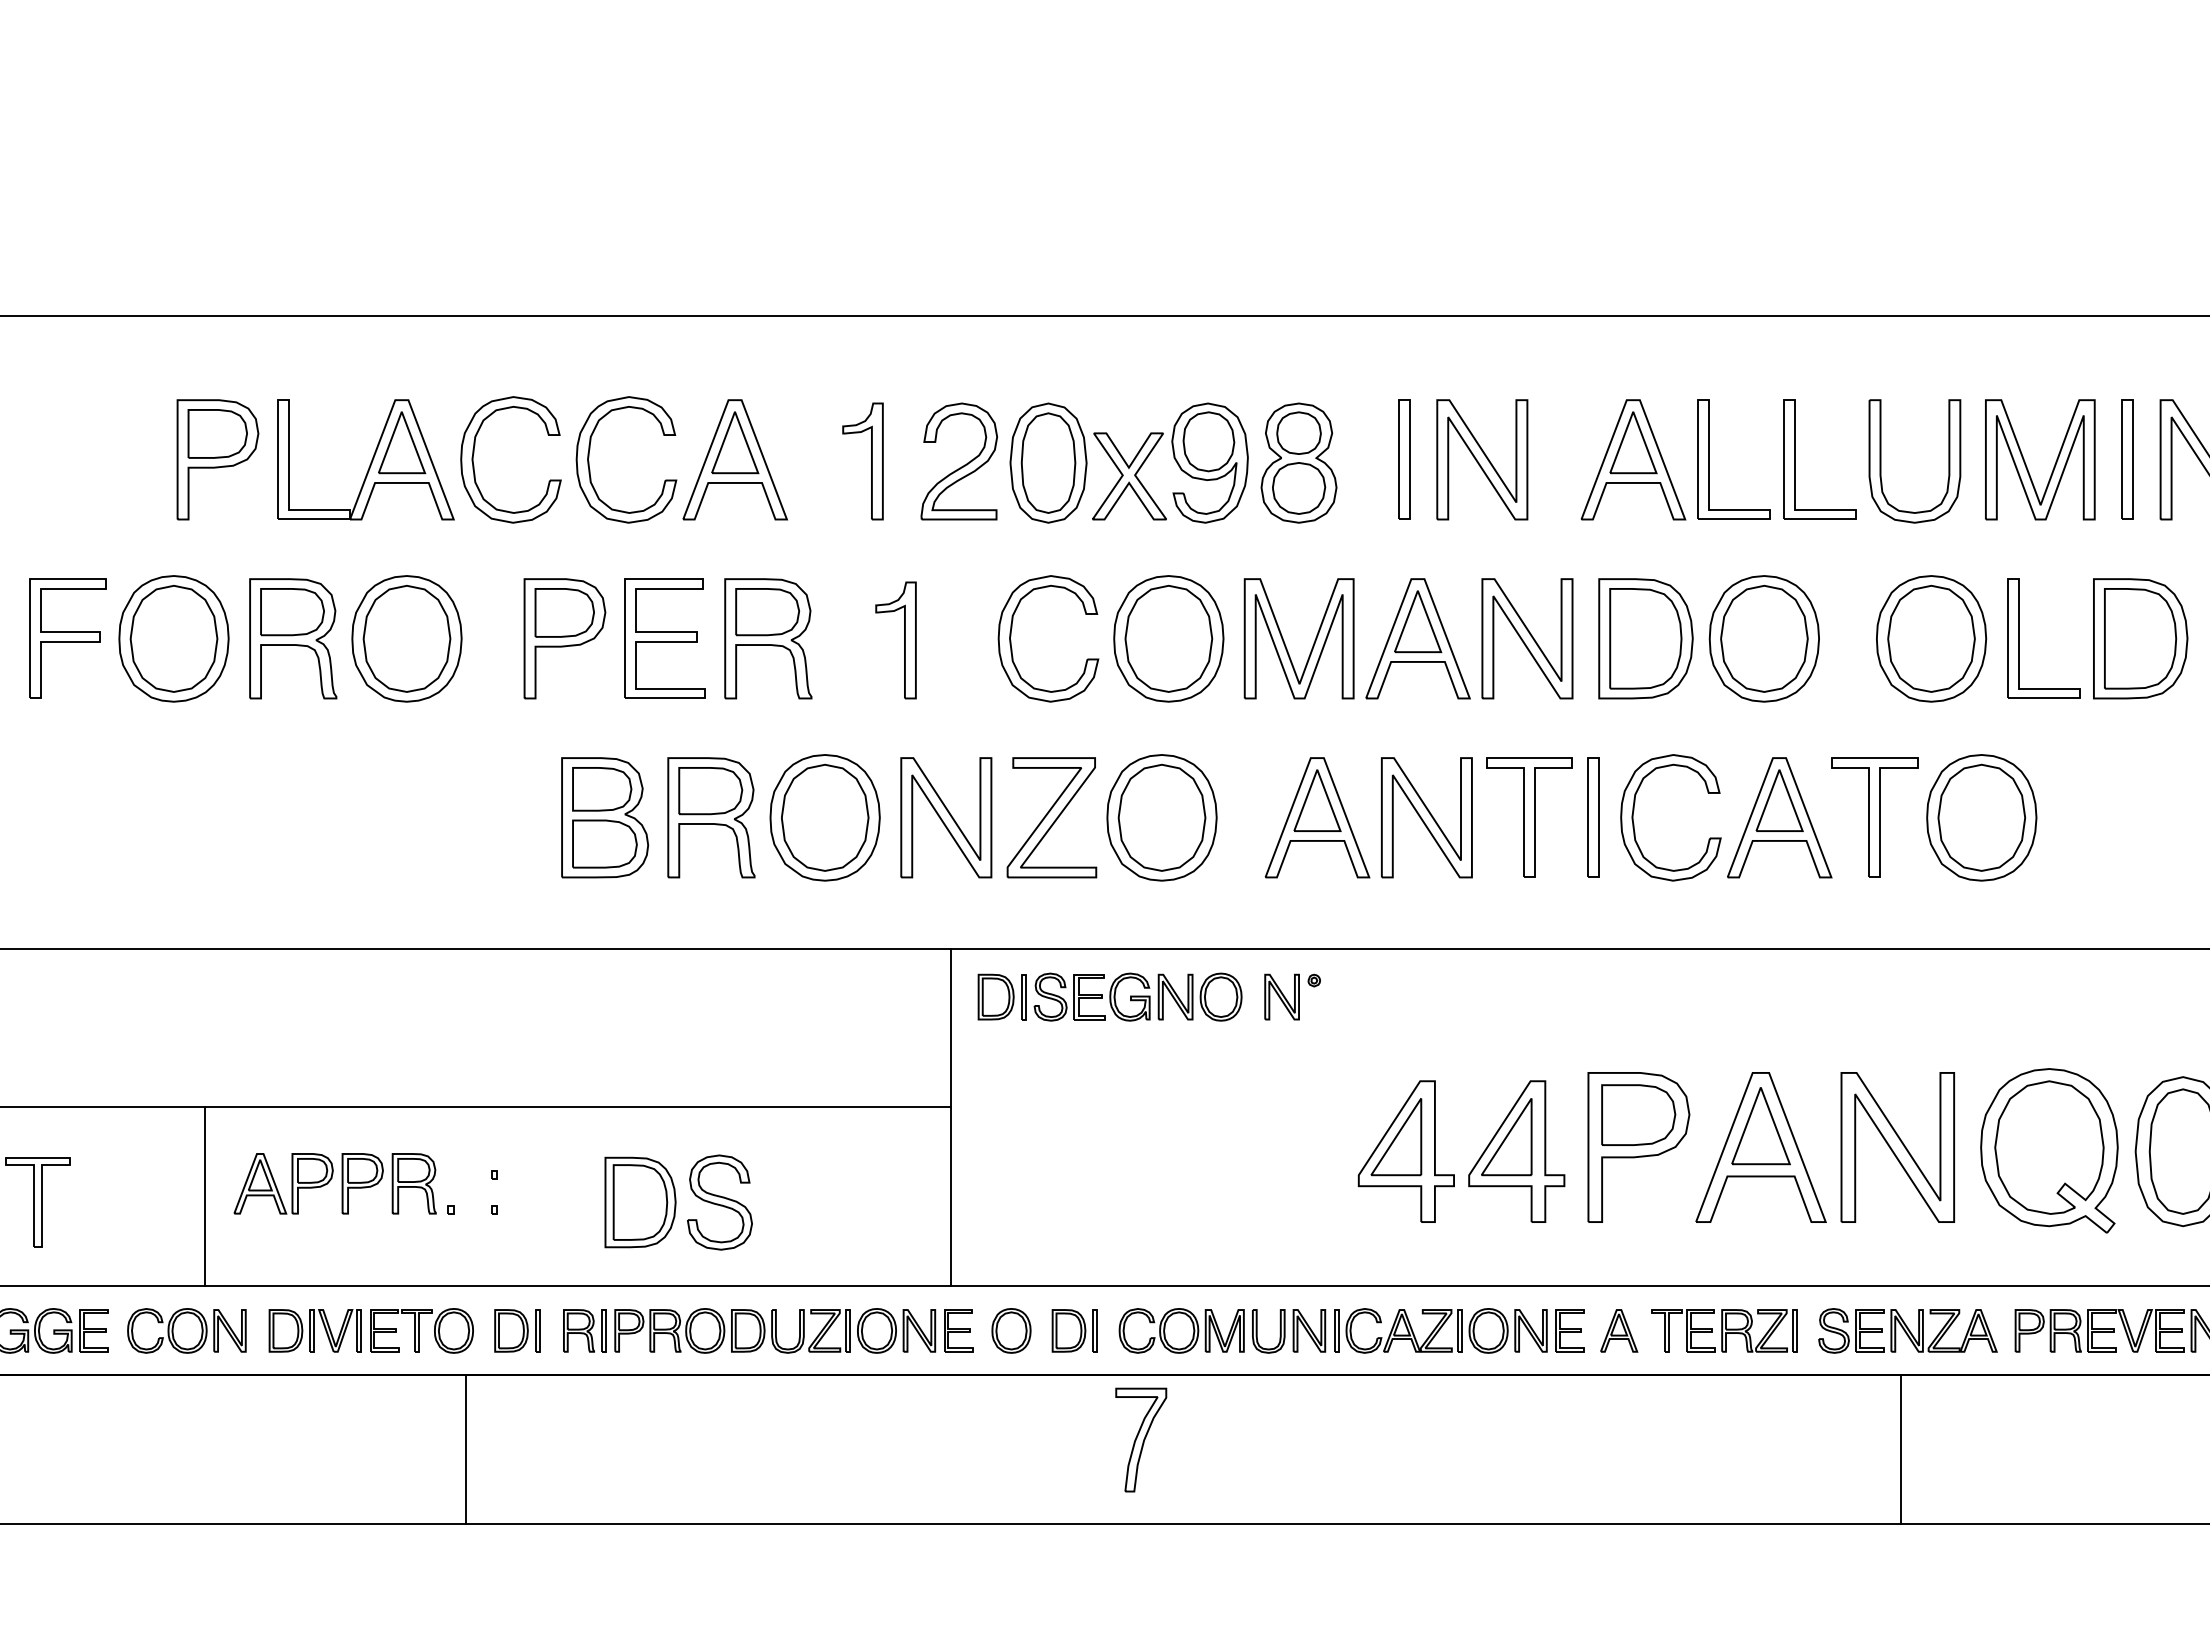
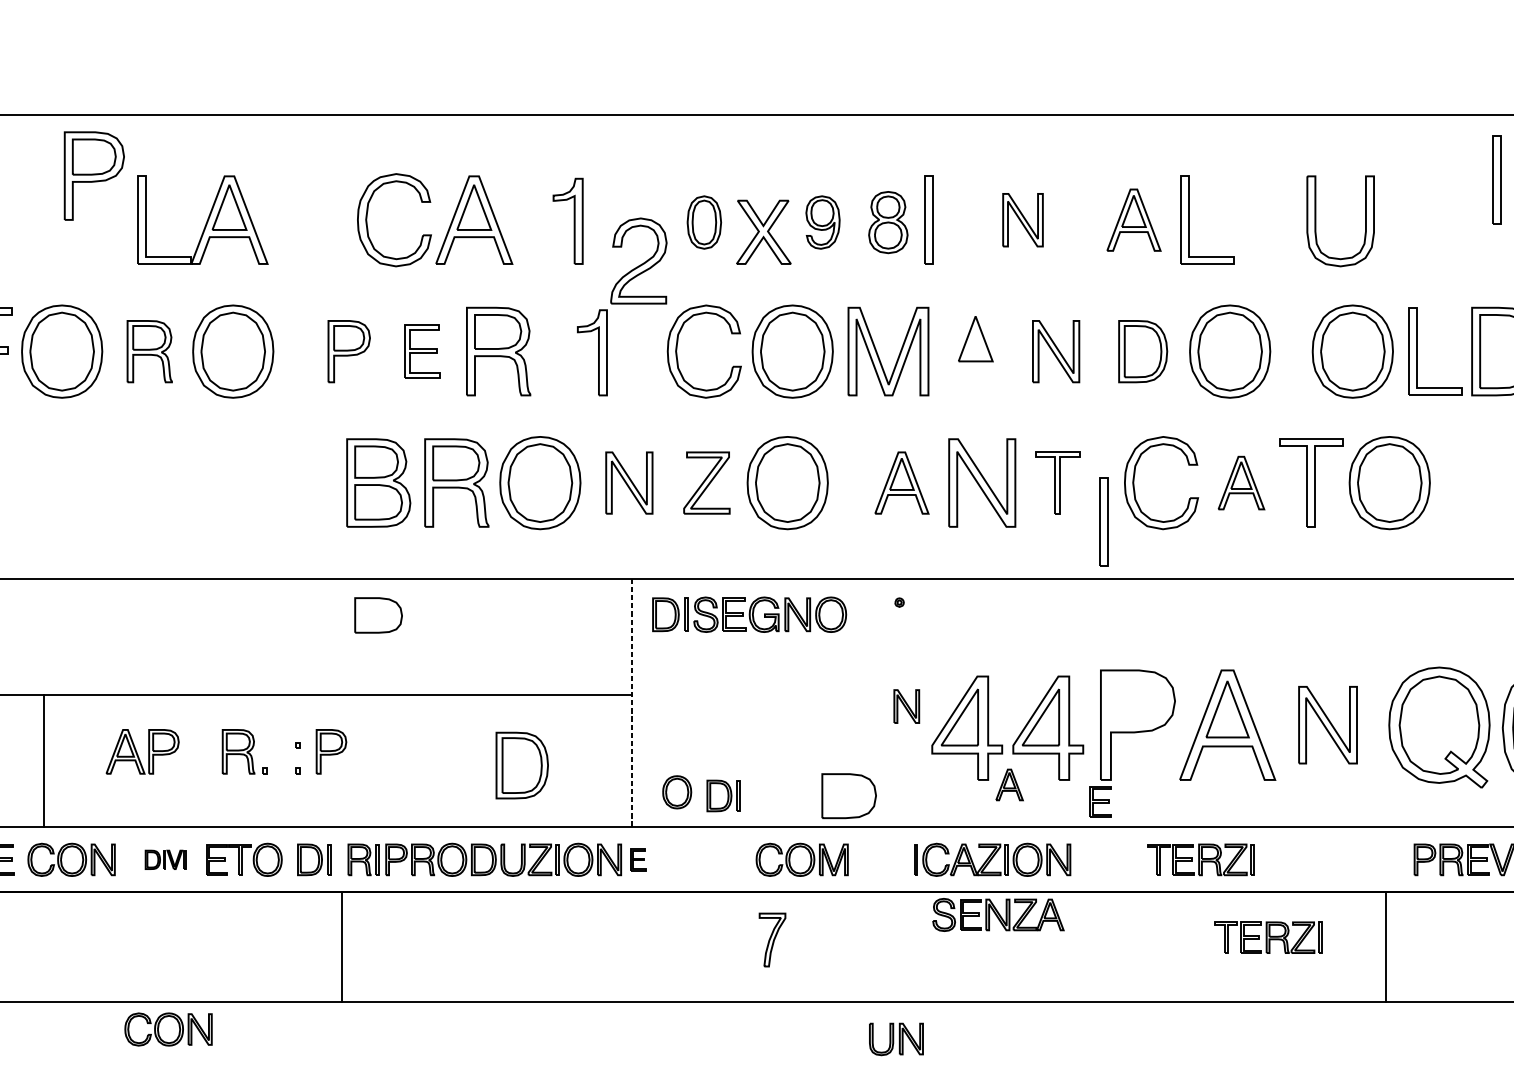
part: (474, 453) -> (282, 215), removed
part: (217, 459) -> (94, 175), moved
part: (1404, 459) -> (929, 219), moved
part: (1482, 459) -> (1023, 219), size x0.6
part: (1633, 459) -> (1133, 219), size x0.7
part: (1795, 459) -> (1252, 219), removed
part: (2127, 459) -> (1496, 179), moved
part: (958, 461) -> (638, 261), moved
part: (1048, 462) -> (704, 222), size x0.6
part: (1209, 462) -> (822, 222), size x0.6
part: (1298, 462) -> (887, 222), size x0.7
part: (2027, 466) -> (1423, 225), removed
part: (293, 638) -> (149, 351), size x0.7
part: (564, 638) -> (348, 351), size x0.7
part: (664, 638) -> (422, 351), size x0.6
part: (1417, 638) -> (975, 351), removed
part: (1527, 638) -> (1056, 351), size x0.7
part: (1645, 638) -> (1142, 351), size x0.7
part: (946, 817) -> (629, 482), size x0.7
part: (1051, 817) -> (706, 482), size x0.7
part: (1317, 817) -> (901, 482), size x0.7
part: (1529, 817) -> (1057, 482), size x0.7
part: (1593, 817) -> (1104, 521), moved
part: (1779, 817) -> (1241, 482), size x0.6
part: (1281, 996) -> (906, 706), moved
part: (604, 997) -> (378, 615), added
part: (1638, 1114) -> (849, 795), moved
line: (950, 1117) -> (632, 703), solid -> dashed
part: (1897, 1147) -> (1327, 725), size x0.7
part: (362, 1183) -> (331, 751), moved
line: (204, 1195) -> (43, 760), moved
part: (640, 1202) -> (522, 765), moved
part: (719, 1202) -> (462, 765), removed
part: (314, 1330) -> (165, 859), size x0.6
part: (958, 1330) -> (638, 859), size x0.7
part: (1011, 1330) -> (677, 792), moved
part: (1074, 1330) -> (723, 795), moved
part: (1569, 1330) -> (1100, 801), moved
part: (1619, 1330) -> (1009, 784), moved
part: (1907, 1330) -> (998, 914), moved
part: (1289, 1331) -> (896, 1039), moved
part: (1816, 1436) -> (1268, 937), added
part: (1141, 1439) -> (772, 939), size x0.7
line: (465, 1449) -> (341, 946), moved
line: (1901, 1449) -> (1385, 946), moved
part: (318, 1561) -> (168, 1029), added

